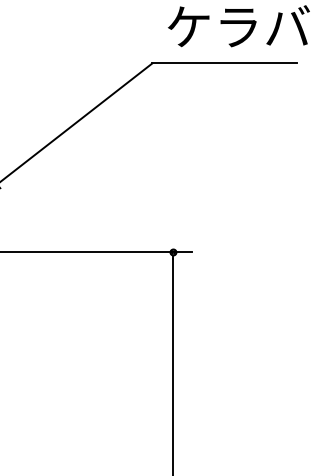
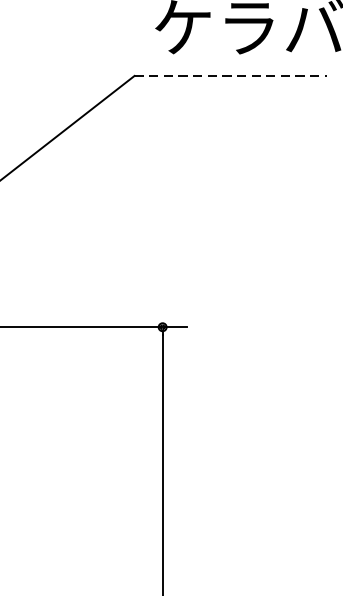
line: (225, 63) -> (231, 75), solid -> dashed

